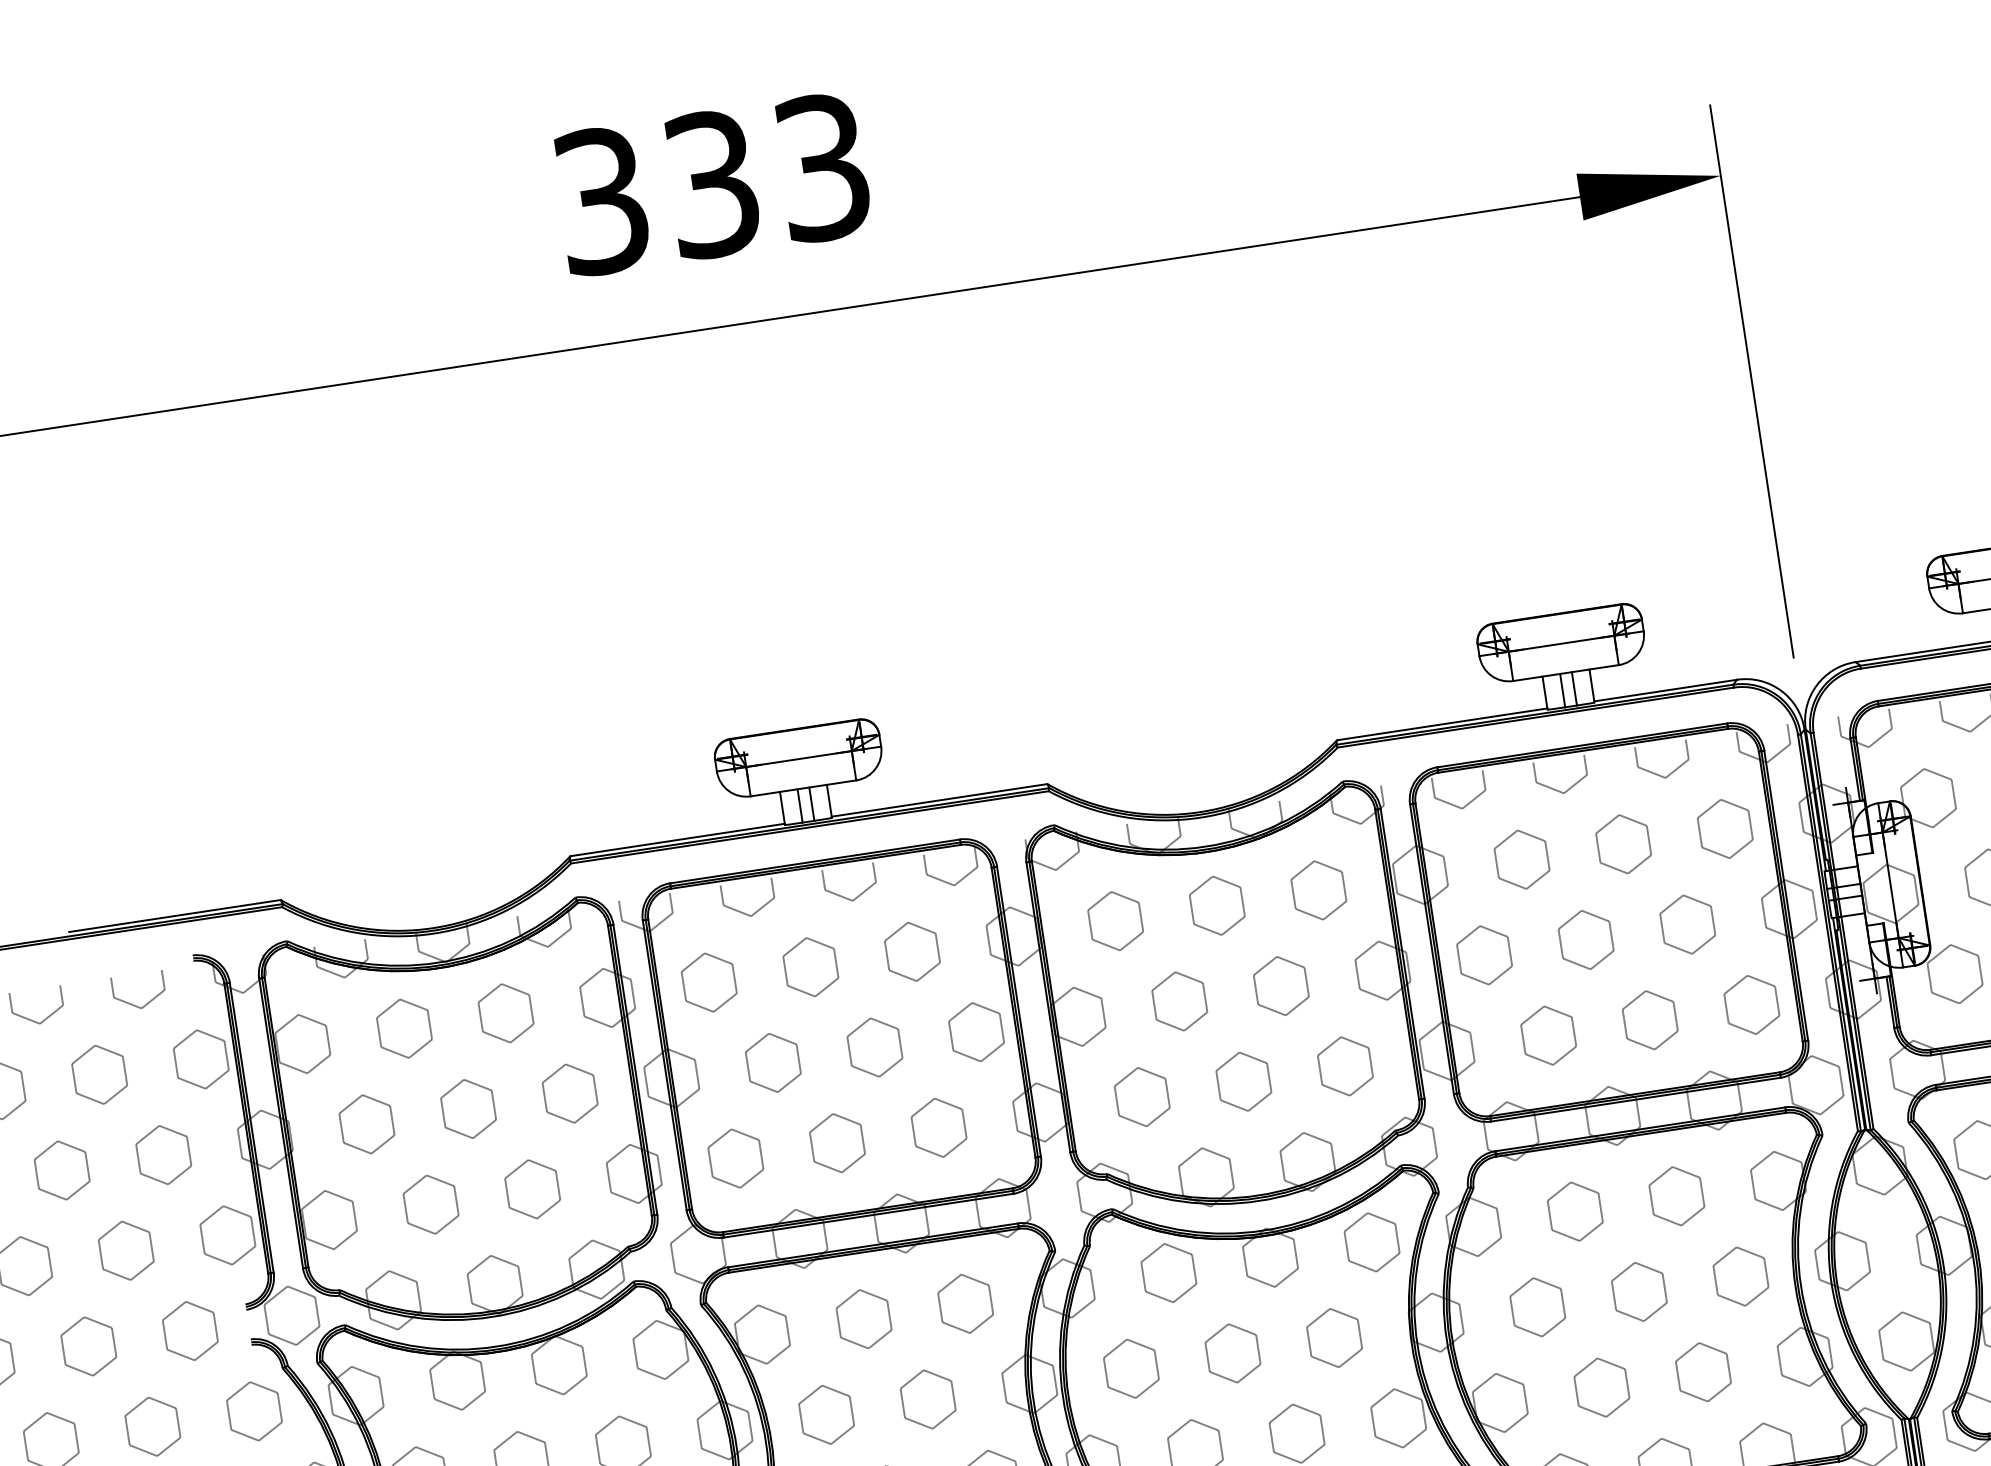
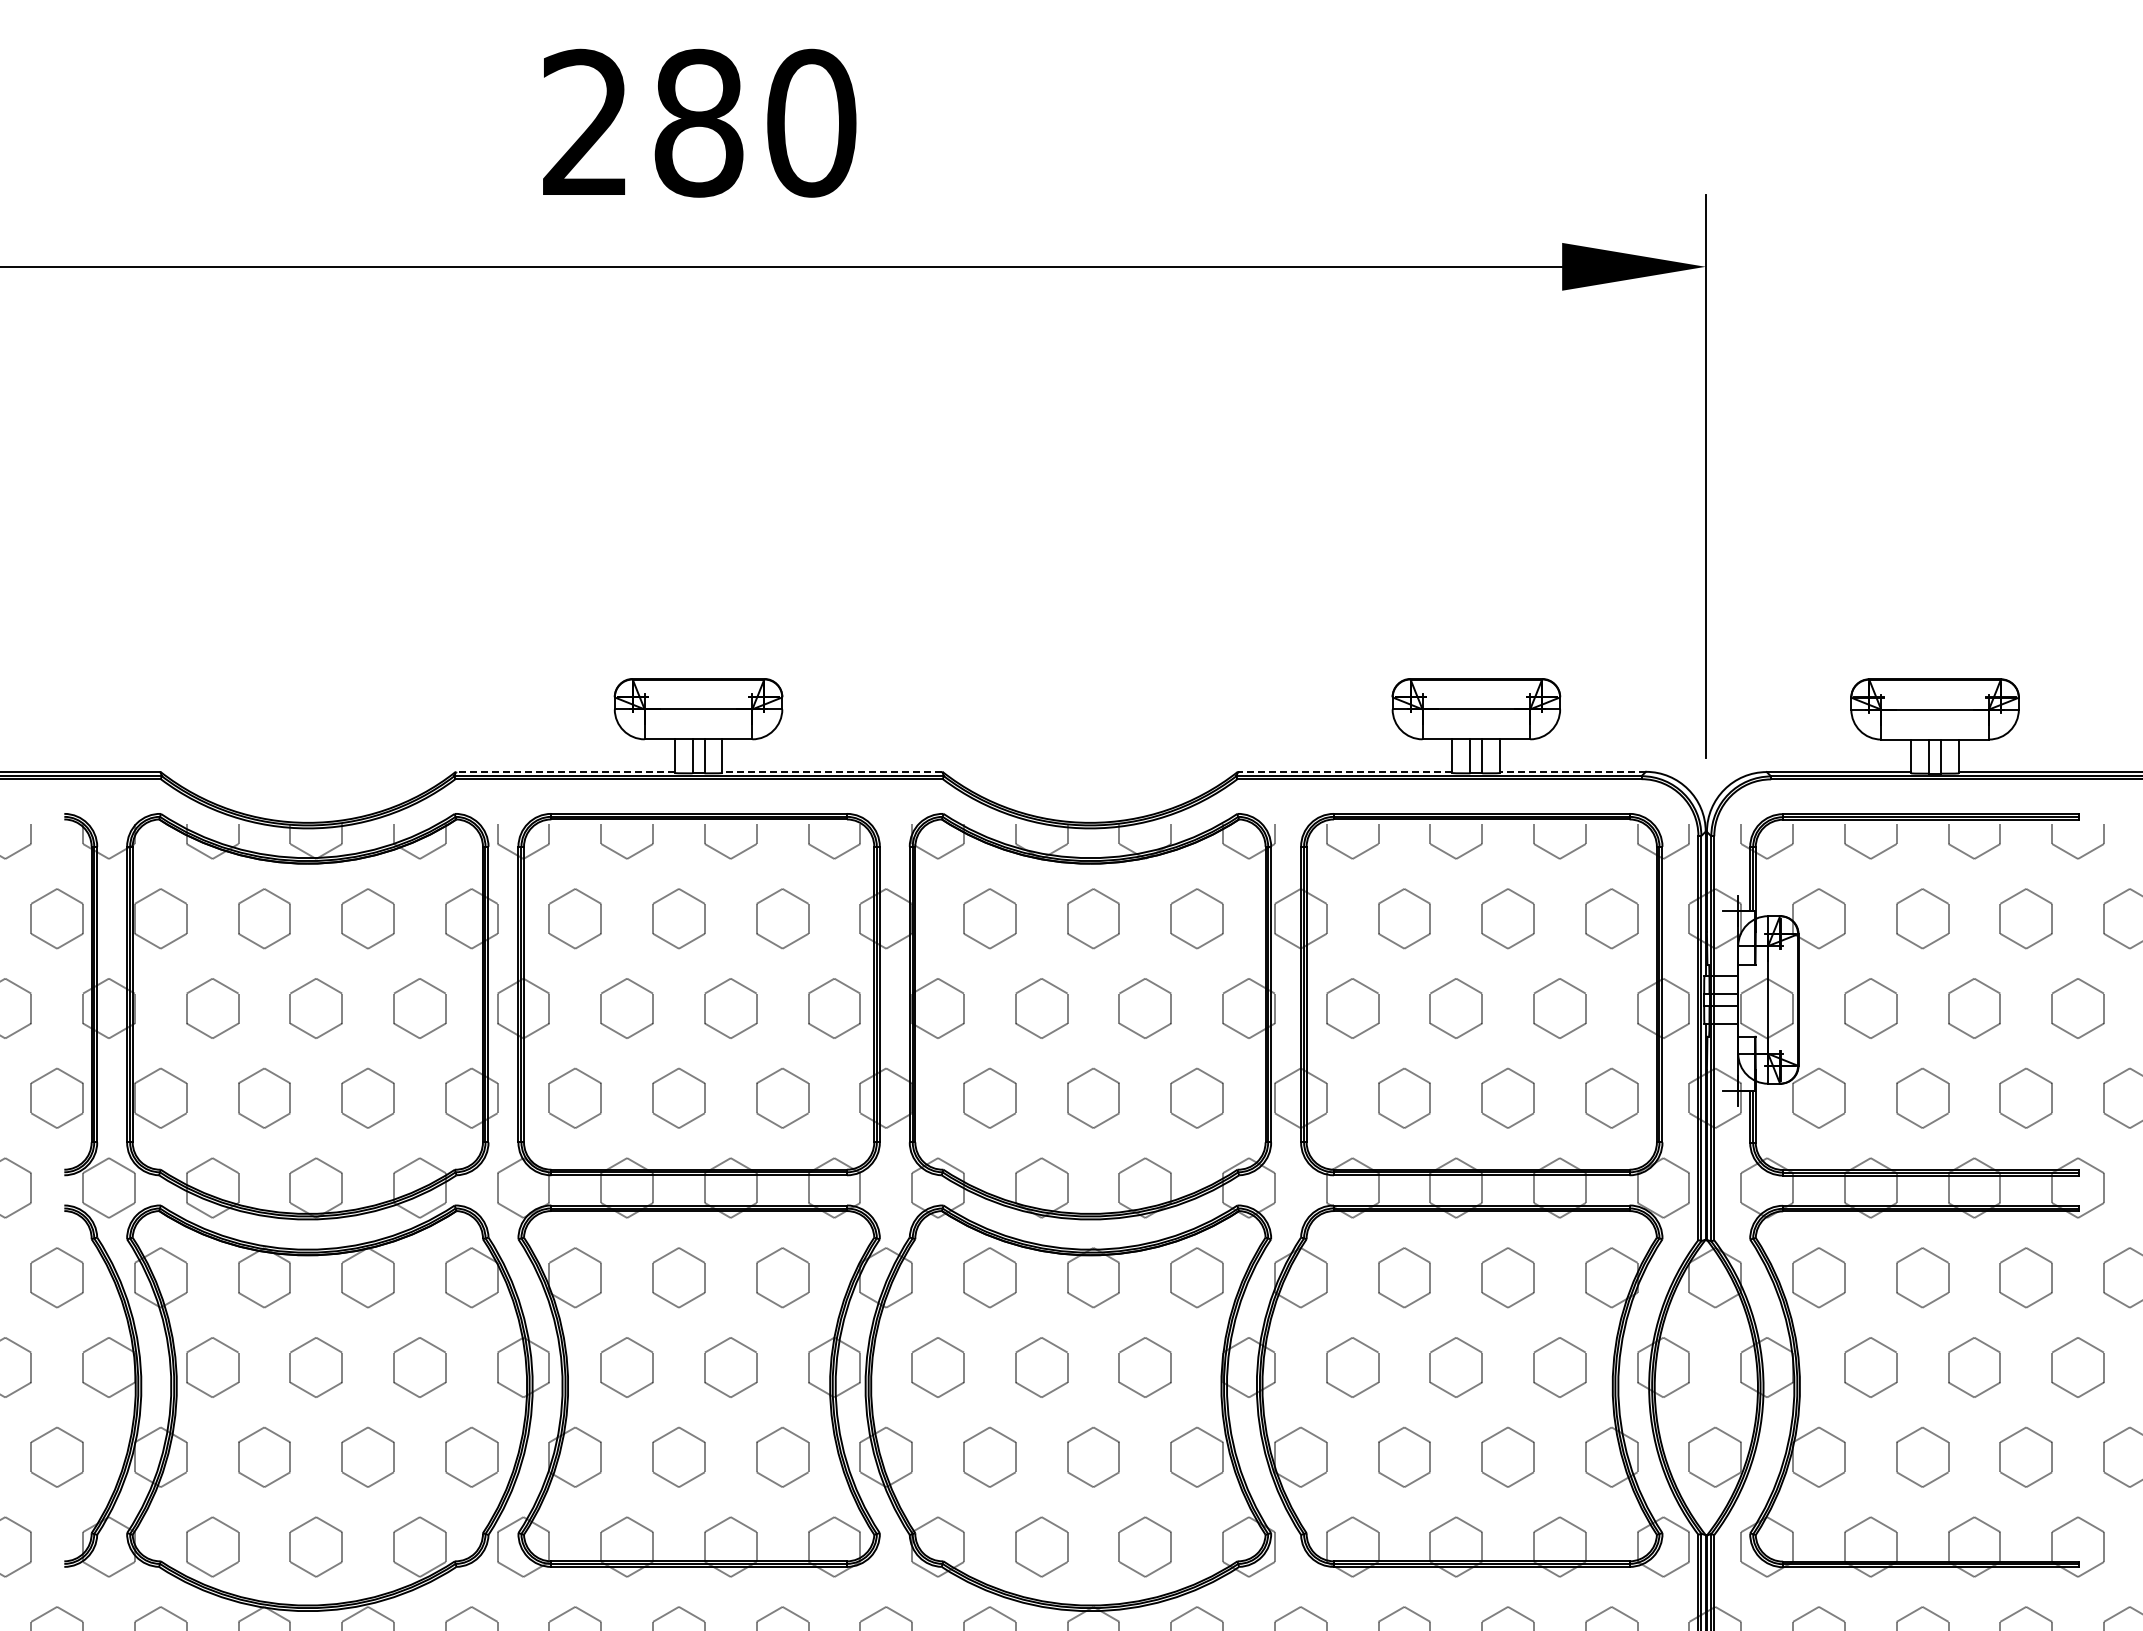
text: (712, 183) -> (699, 122), 333 -> 280
line: (1665, 690) -> (1573, 771), solid -> dashed
line: (1441, 724) -> (1344, 771), solid -> dashed
line: (939, 800) -> (832, 771), solid -> dashed
line: (676, 839) -> (564, 771), solid -> dashed

